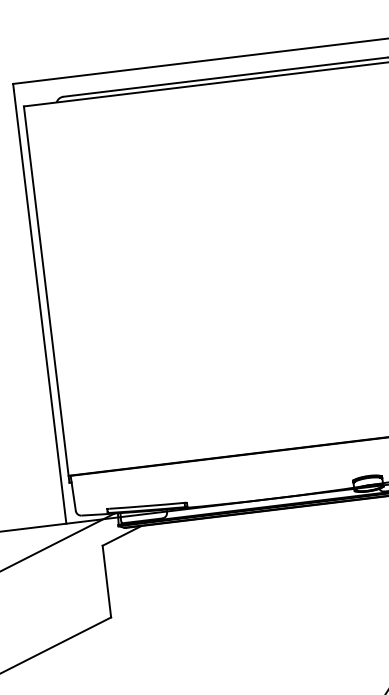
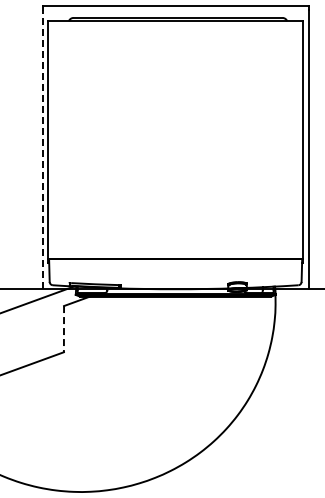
line: (39, 306) -> (42, 149), solid -> dashed
line: (106, 582) -> (63, 329), solid -> dashed

